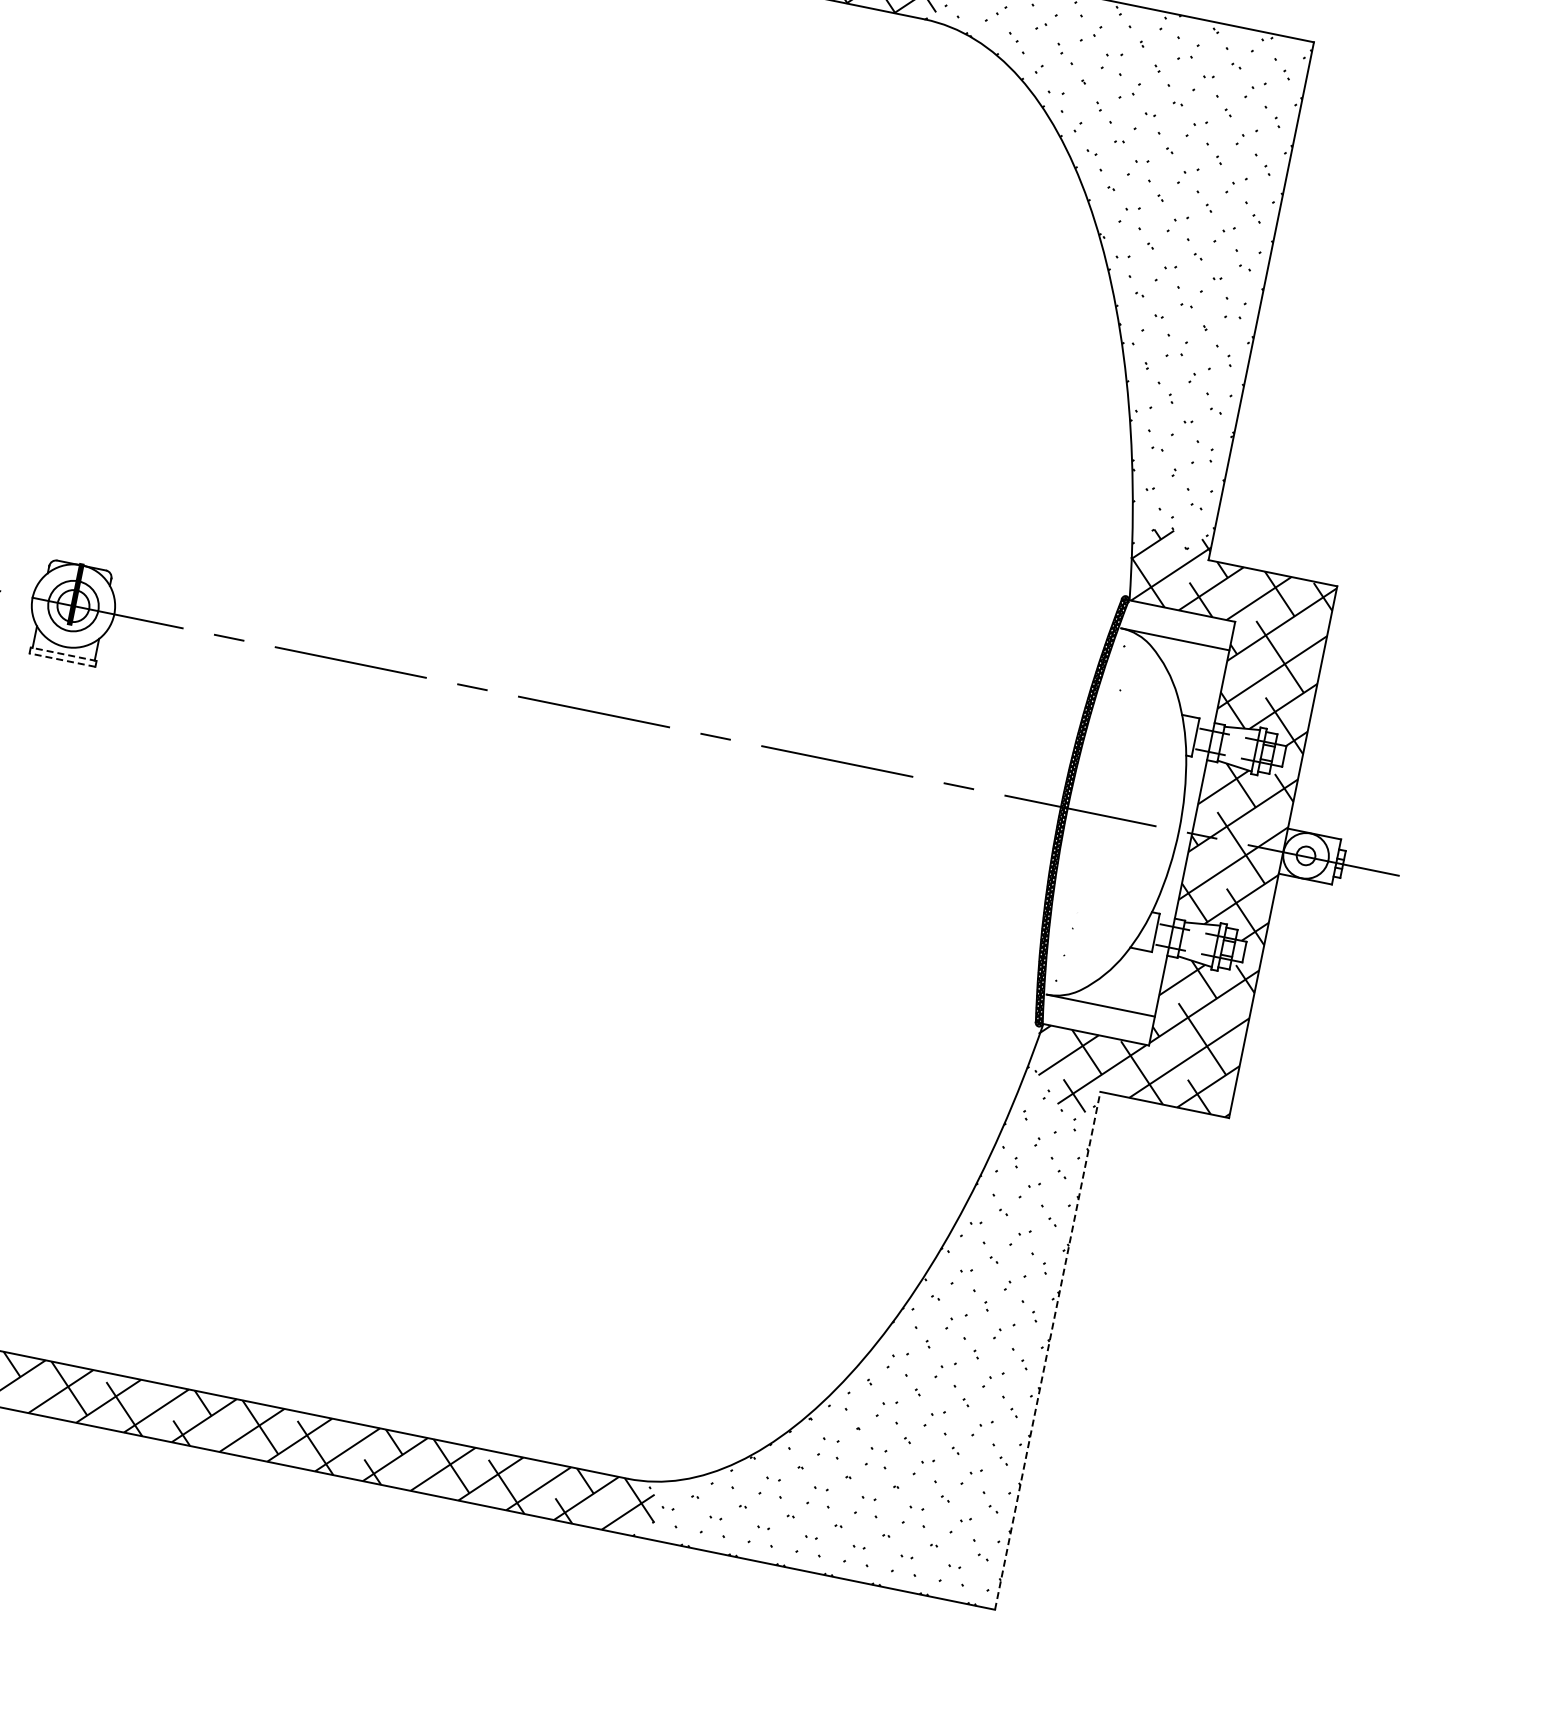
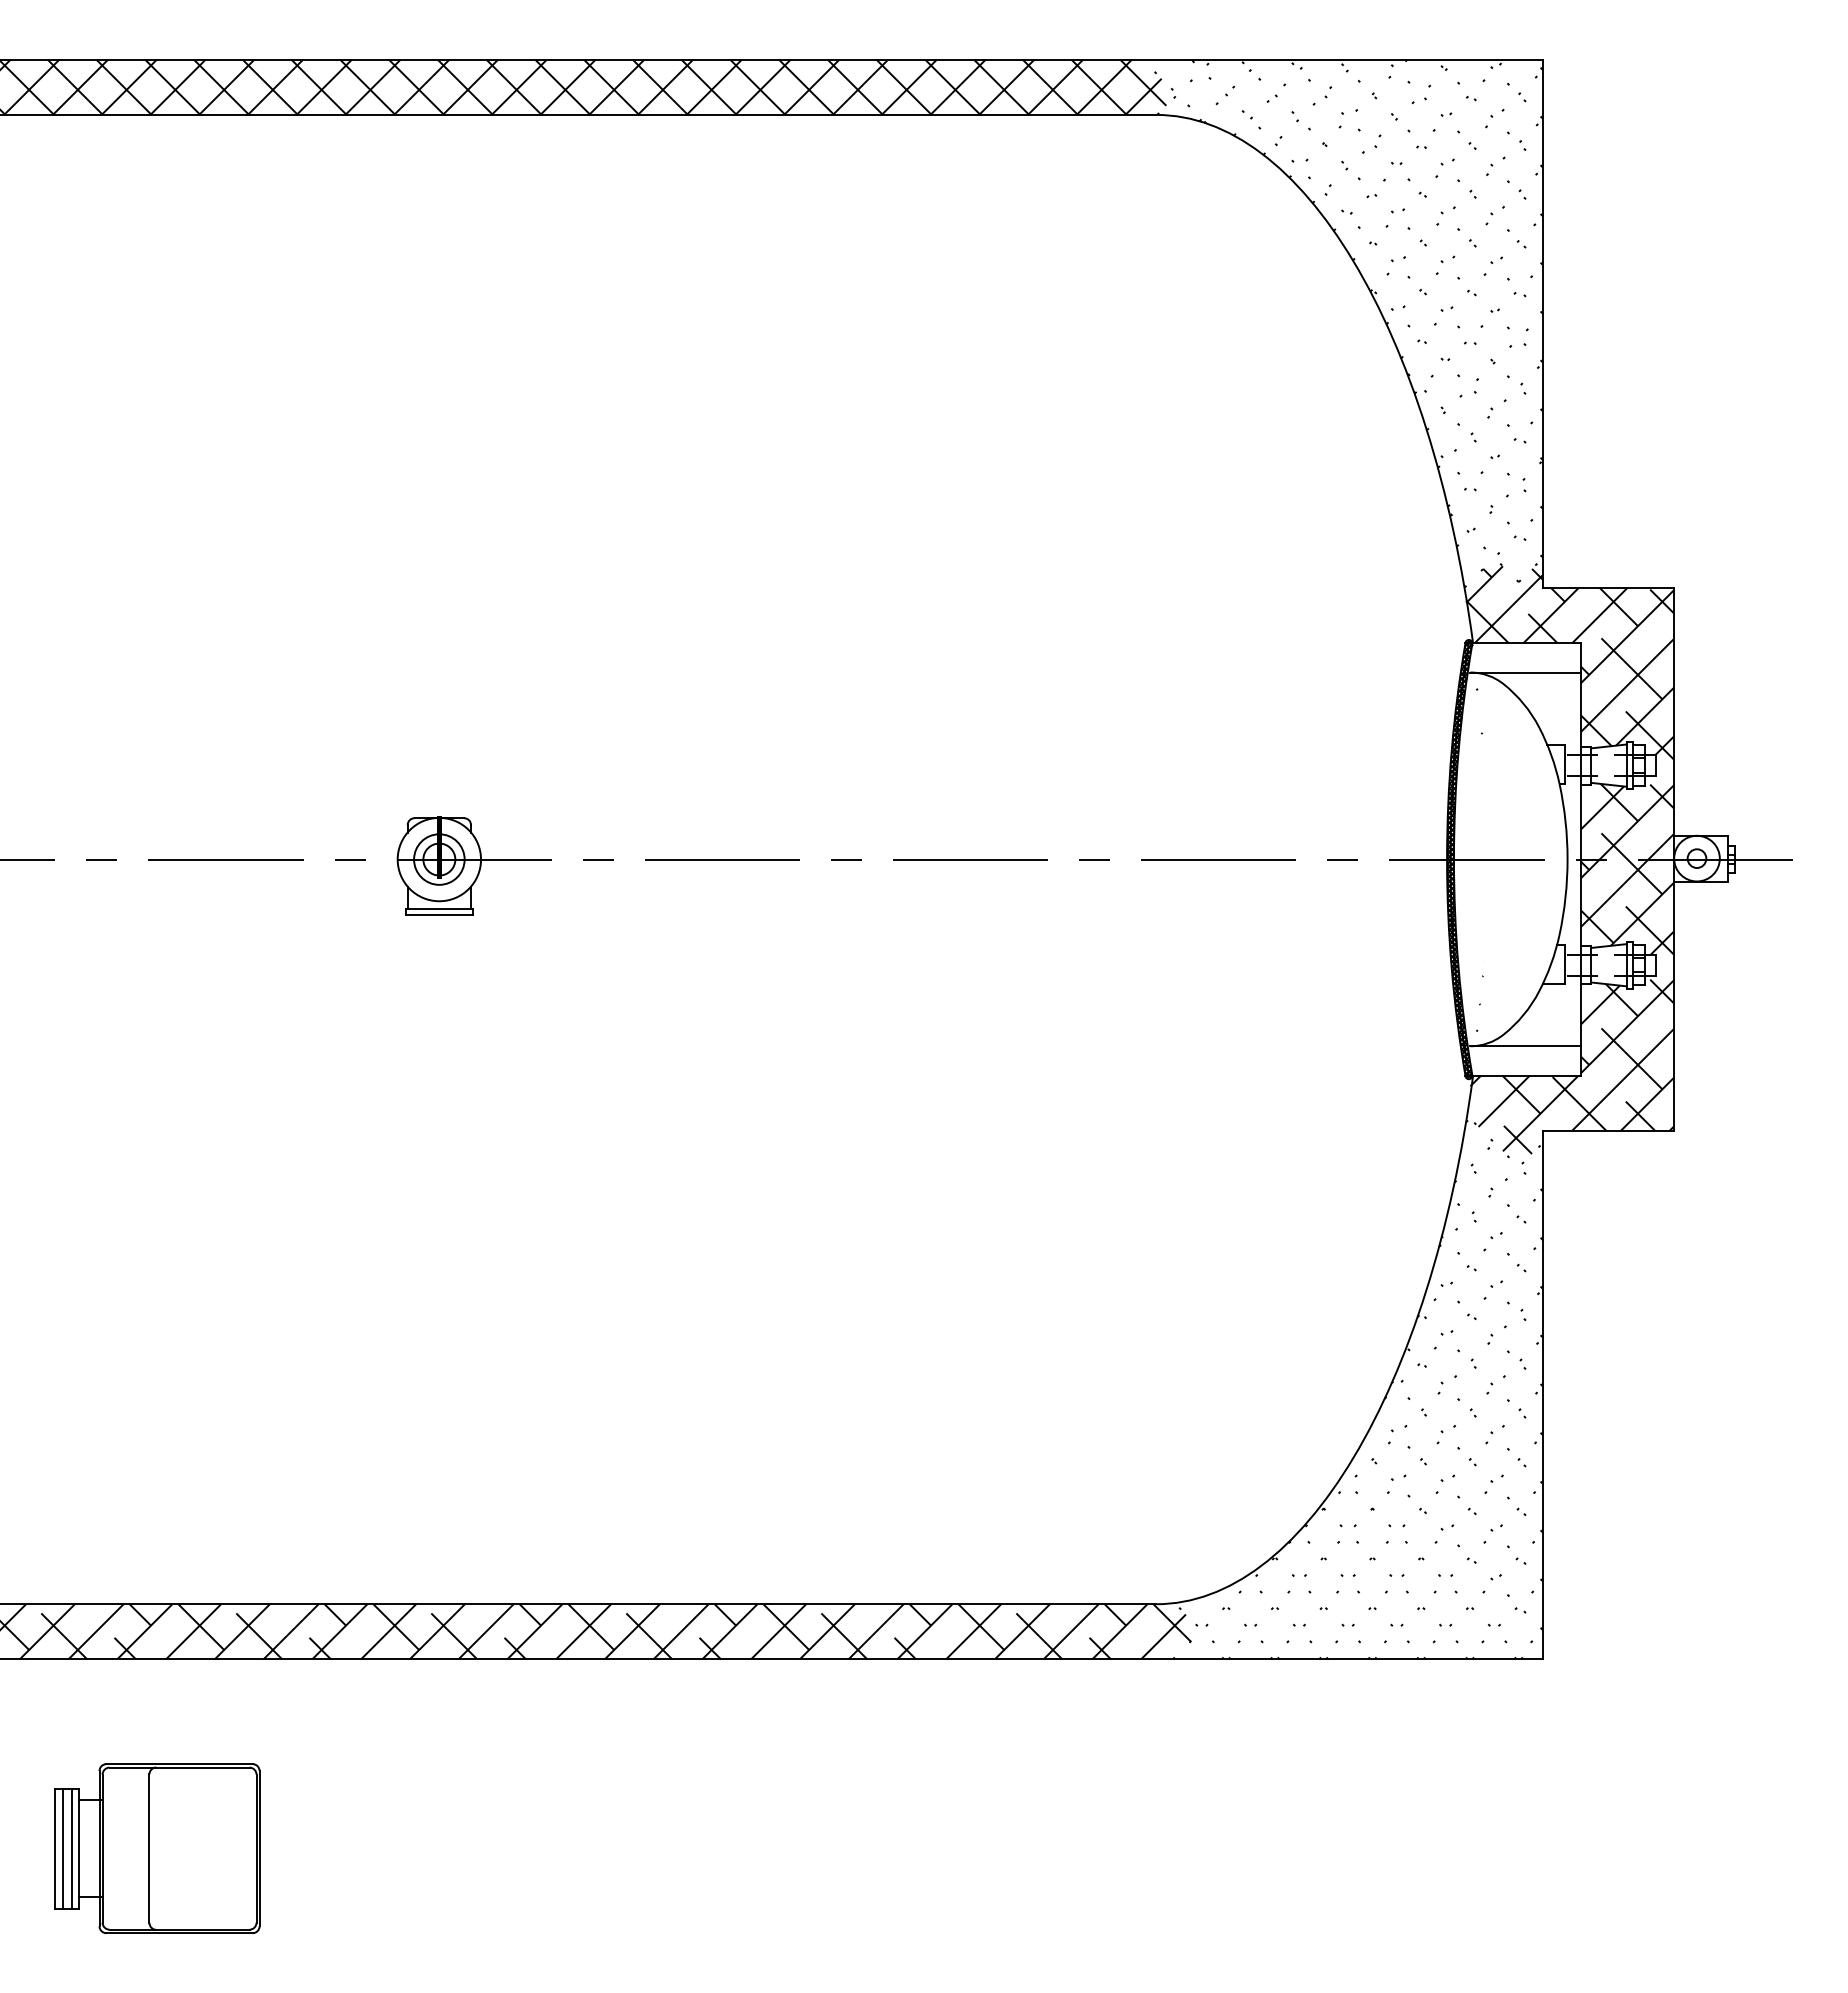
line: (63, 654) -> (439, 908), dashed -> solid
line: (62, 659) -> (439, 914), dashed -> solid
line: (1047, 1350) -> (1542, 1394), dashed -> solid

